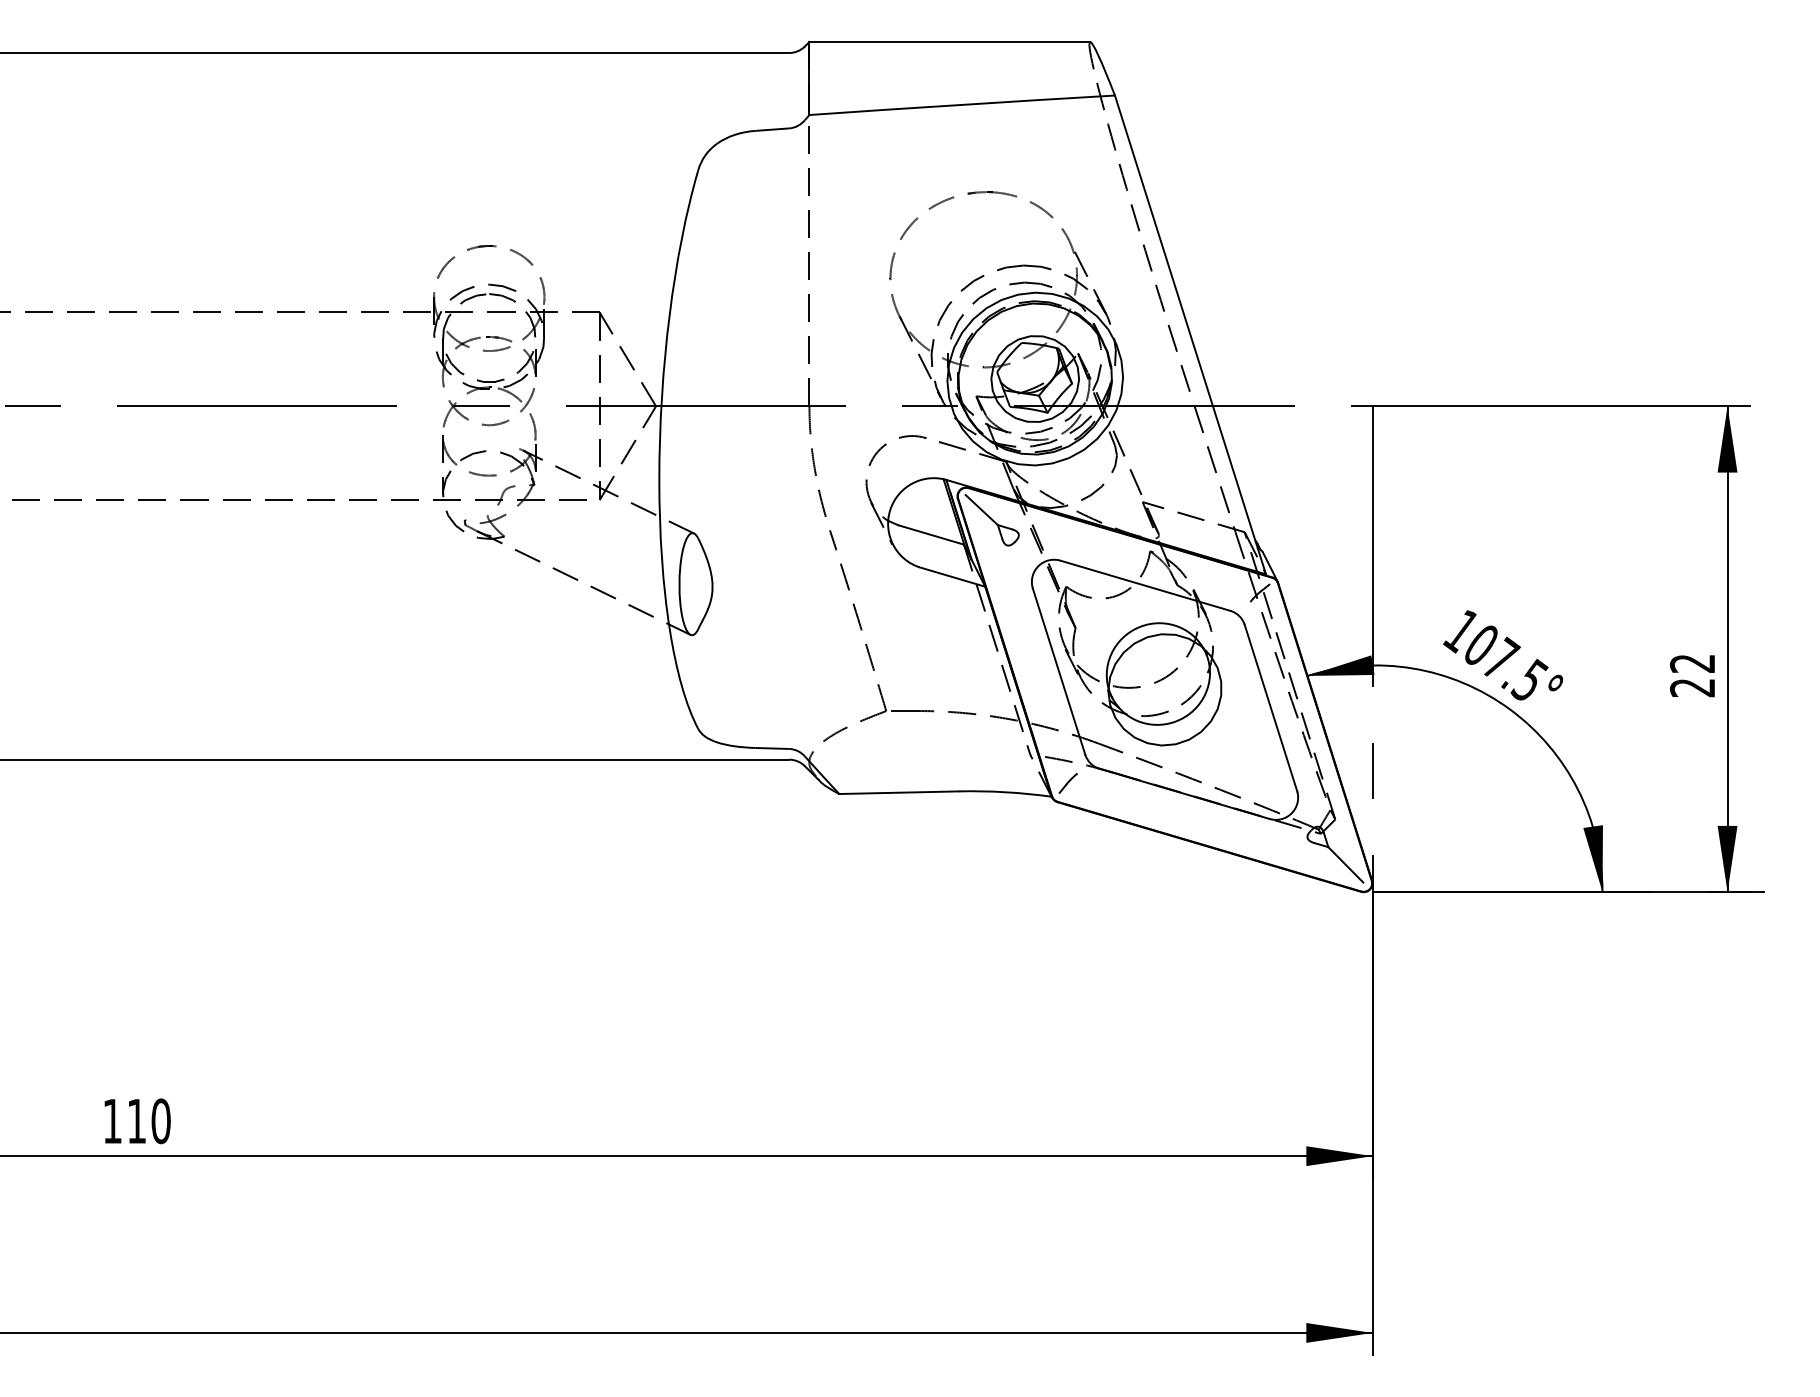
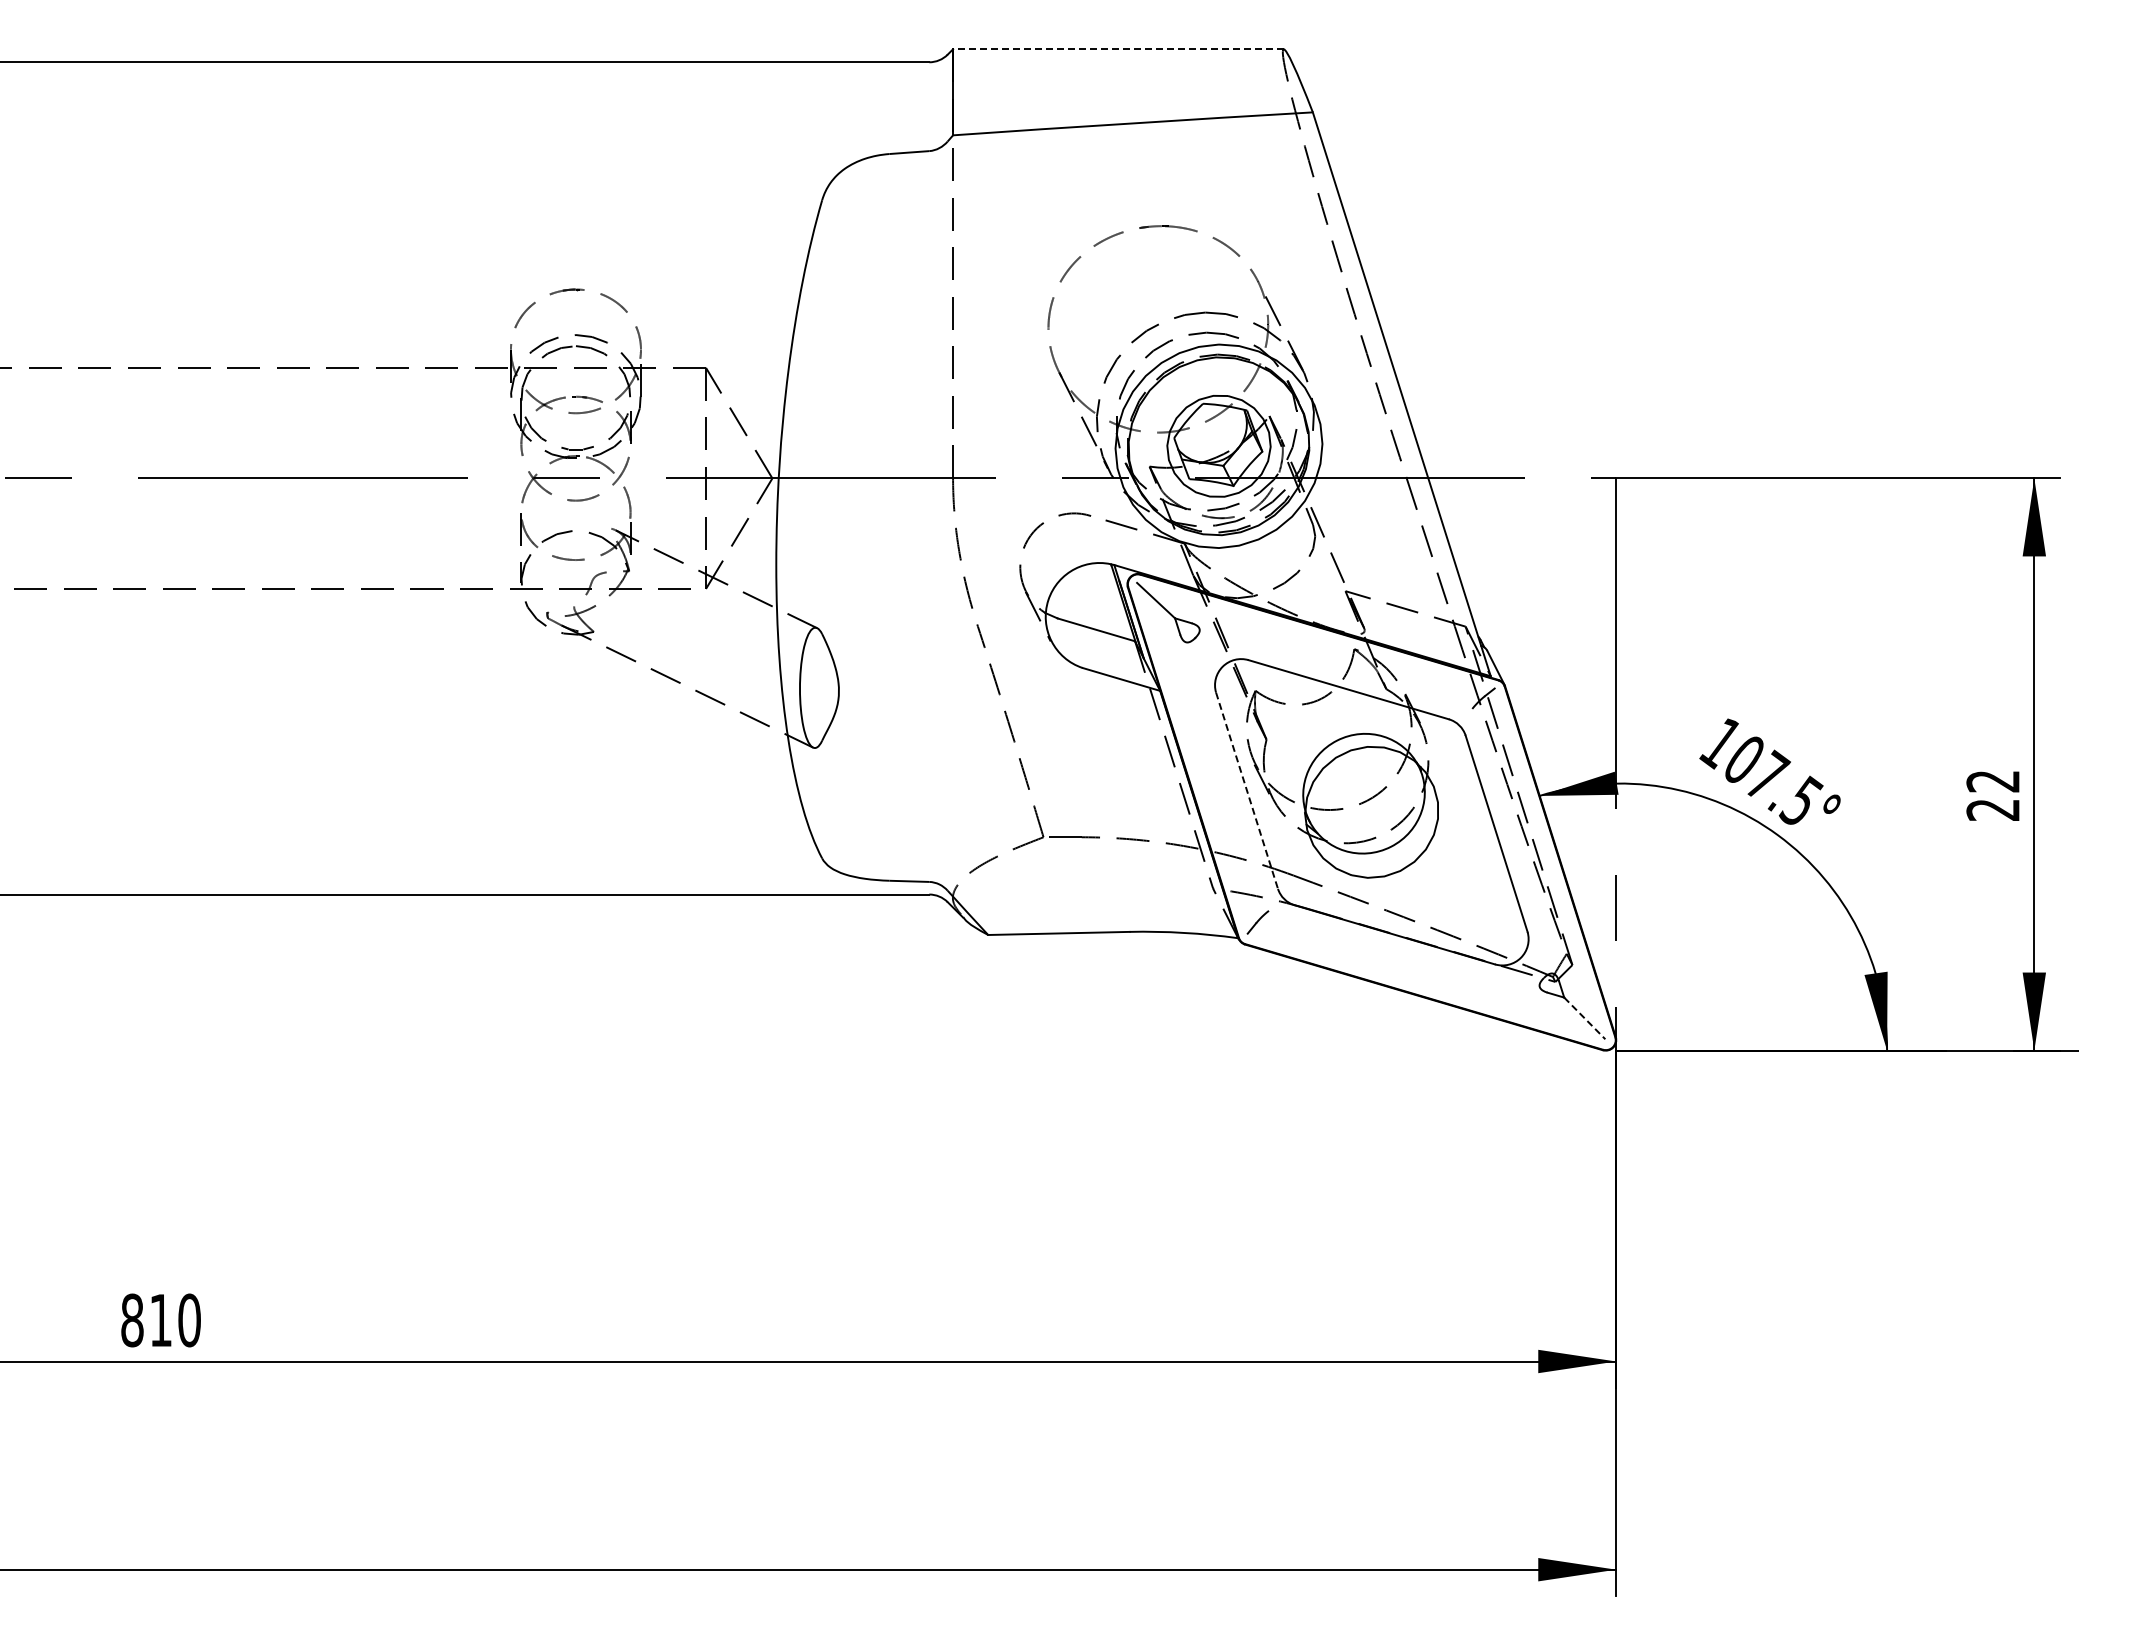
line: (949, 42) -> (1117, 49), solid -> dashed
line: (1059, 671) -> (1247, 790), solid -> dashed
line: (1346, 864) -> (1585, 1018), solid -> dashed
text: (112, 1121) -> (132, 1320), 110 -> 810

